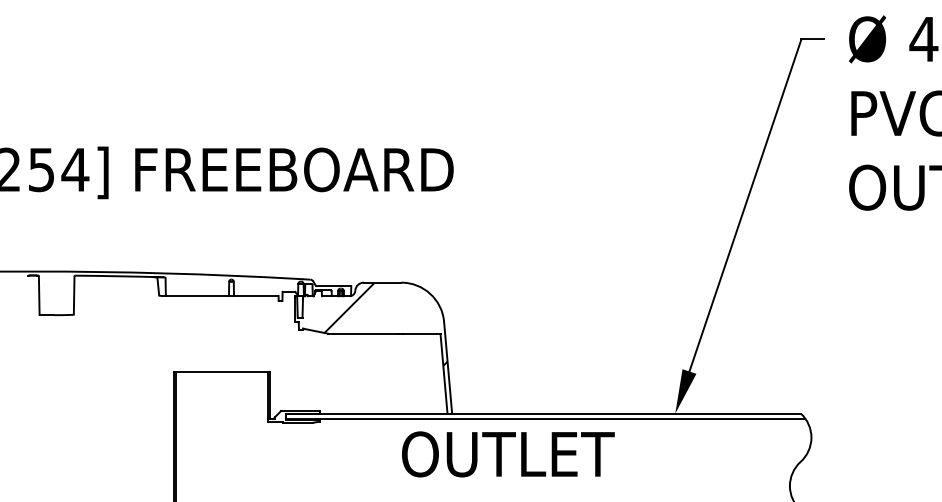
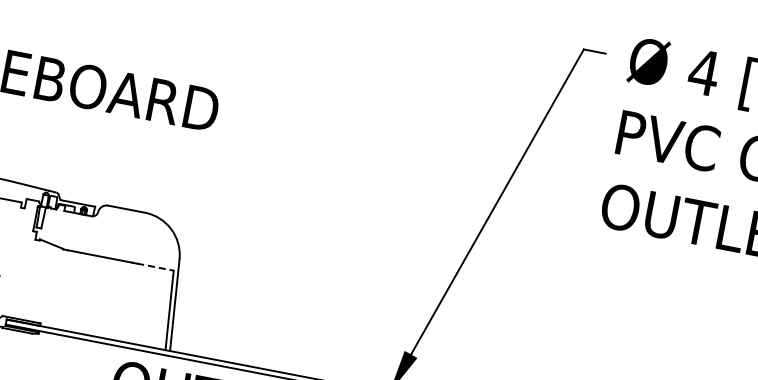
hatch: (385, 323) -> (121, 249), removed
line: (421, 334) -> (154, 267), solid -> dashed

